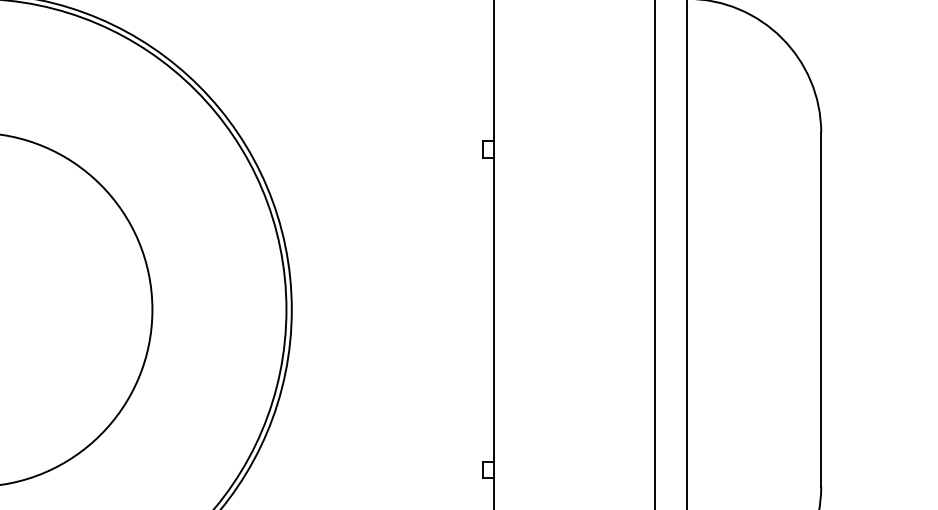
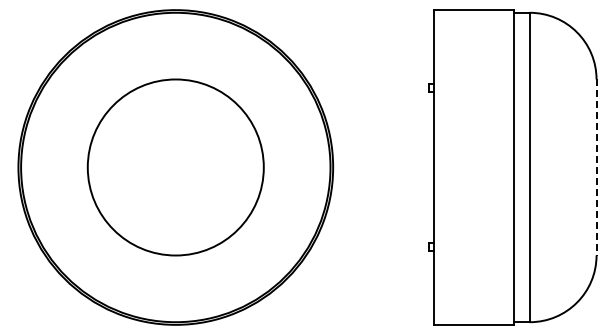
line: (821, 311) -> (596, 168), solid -> dashed

